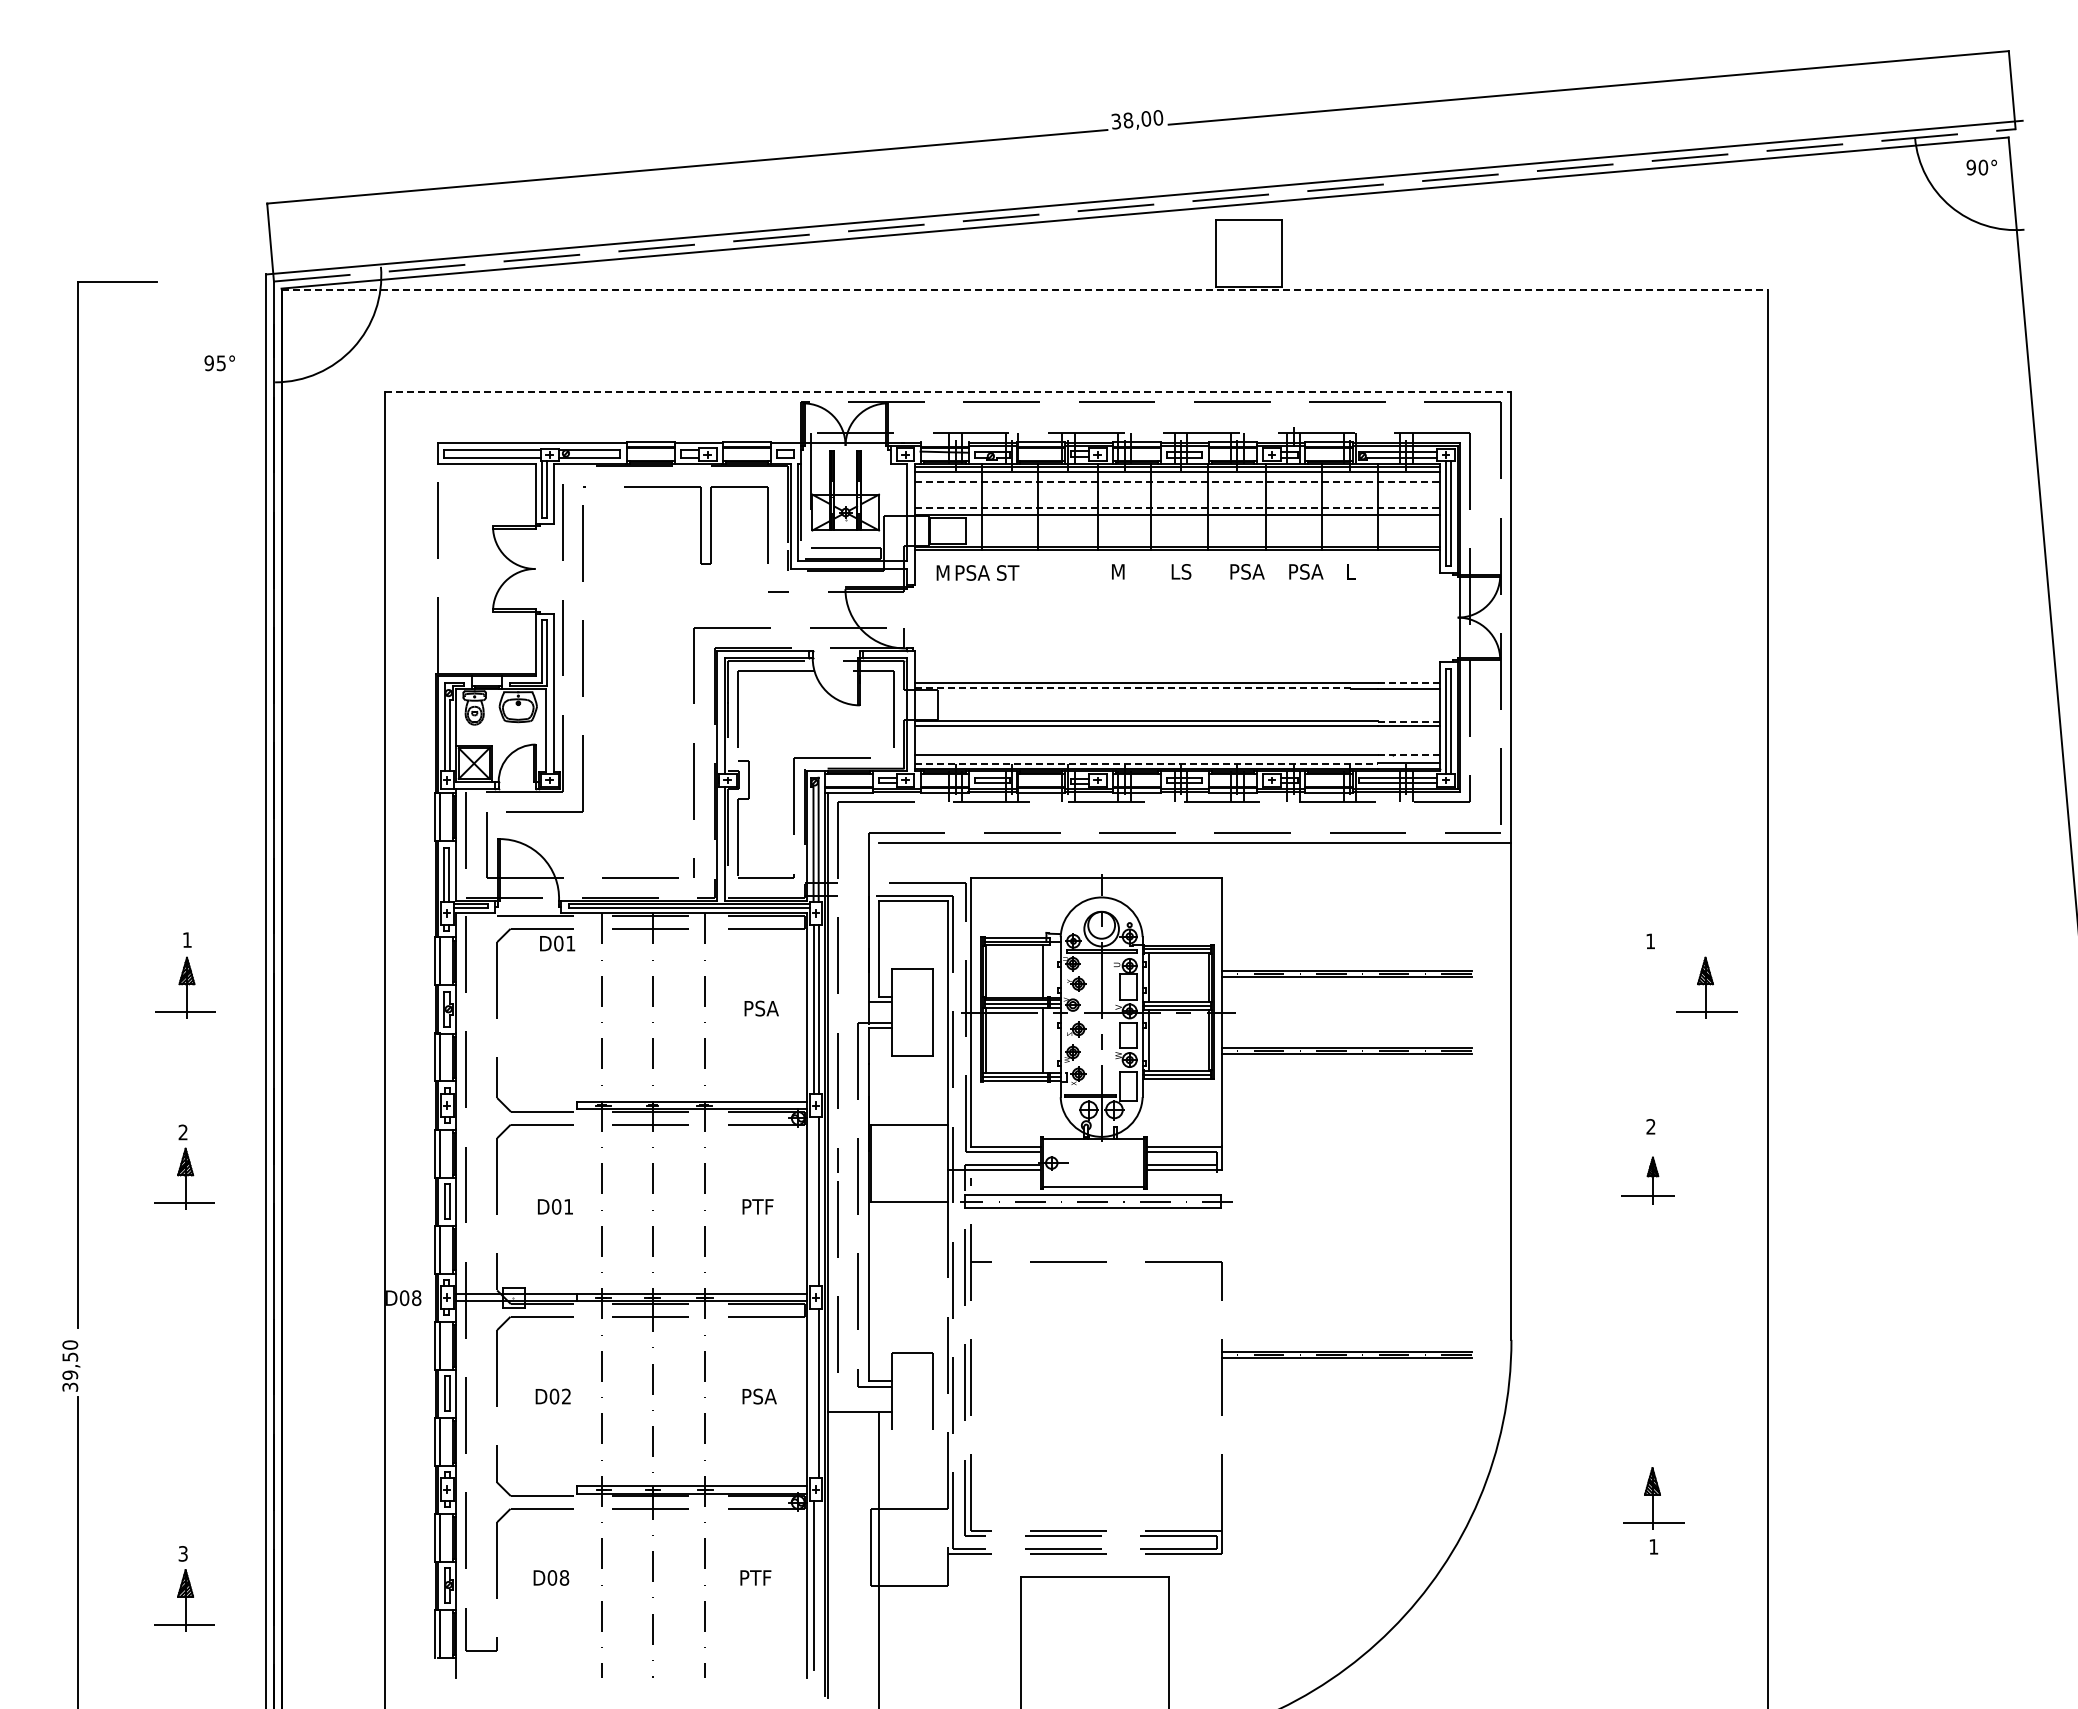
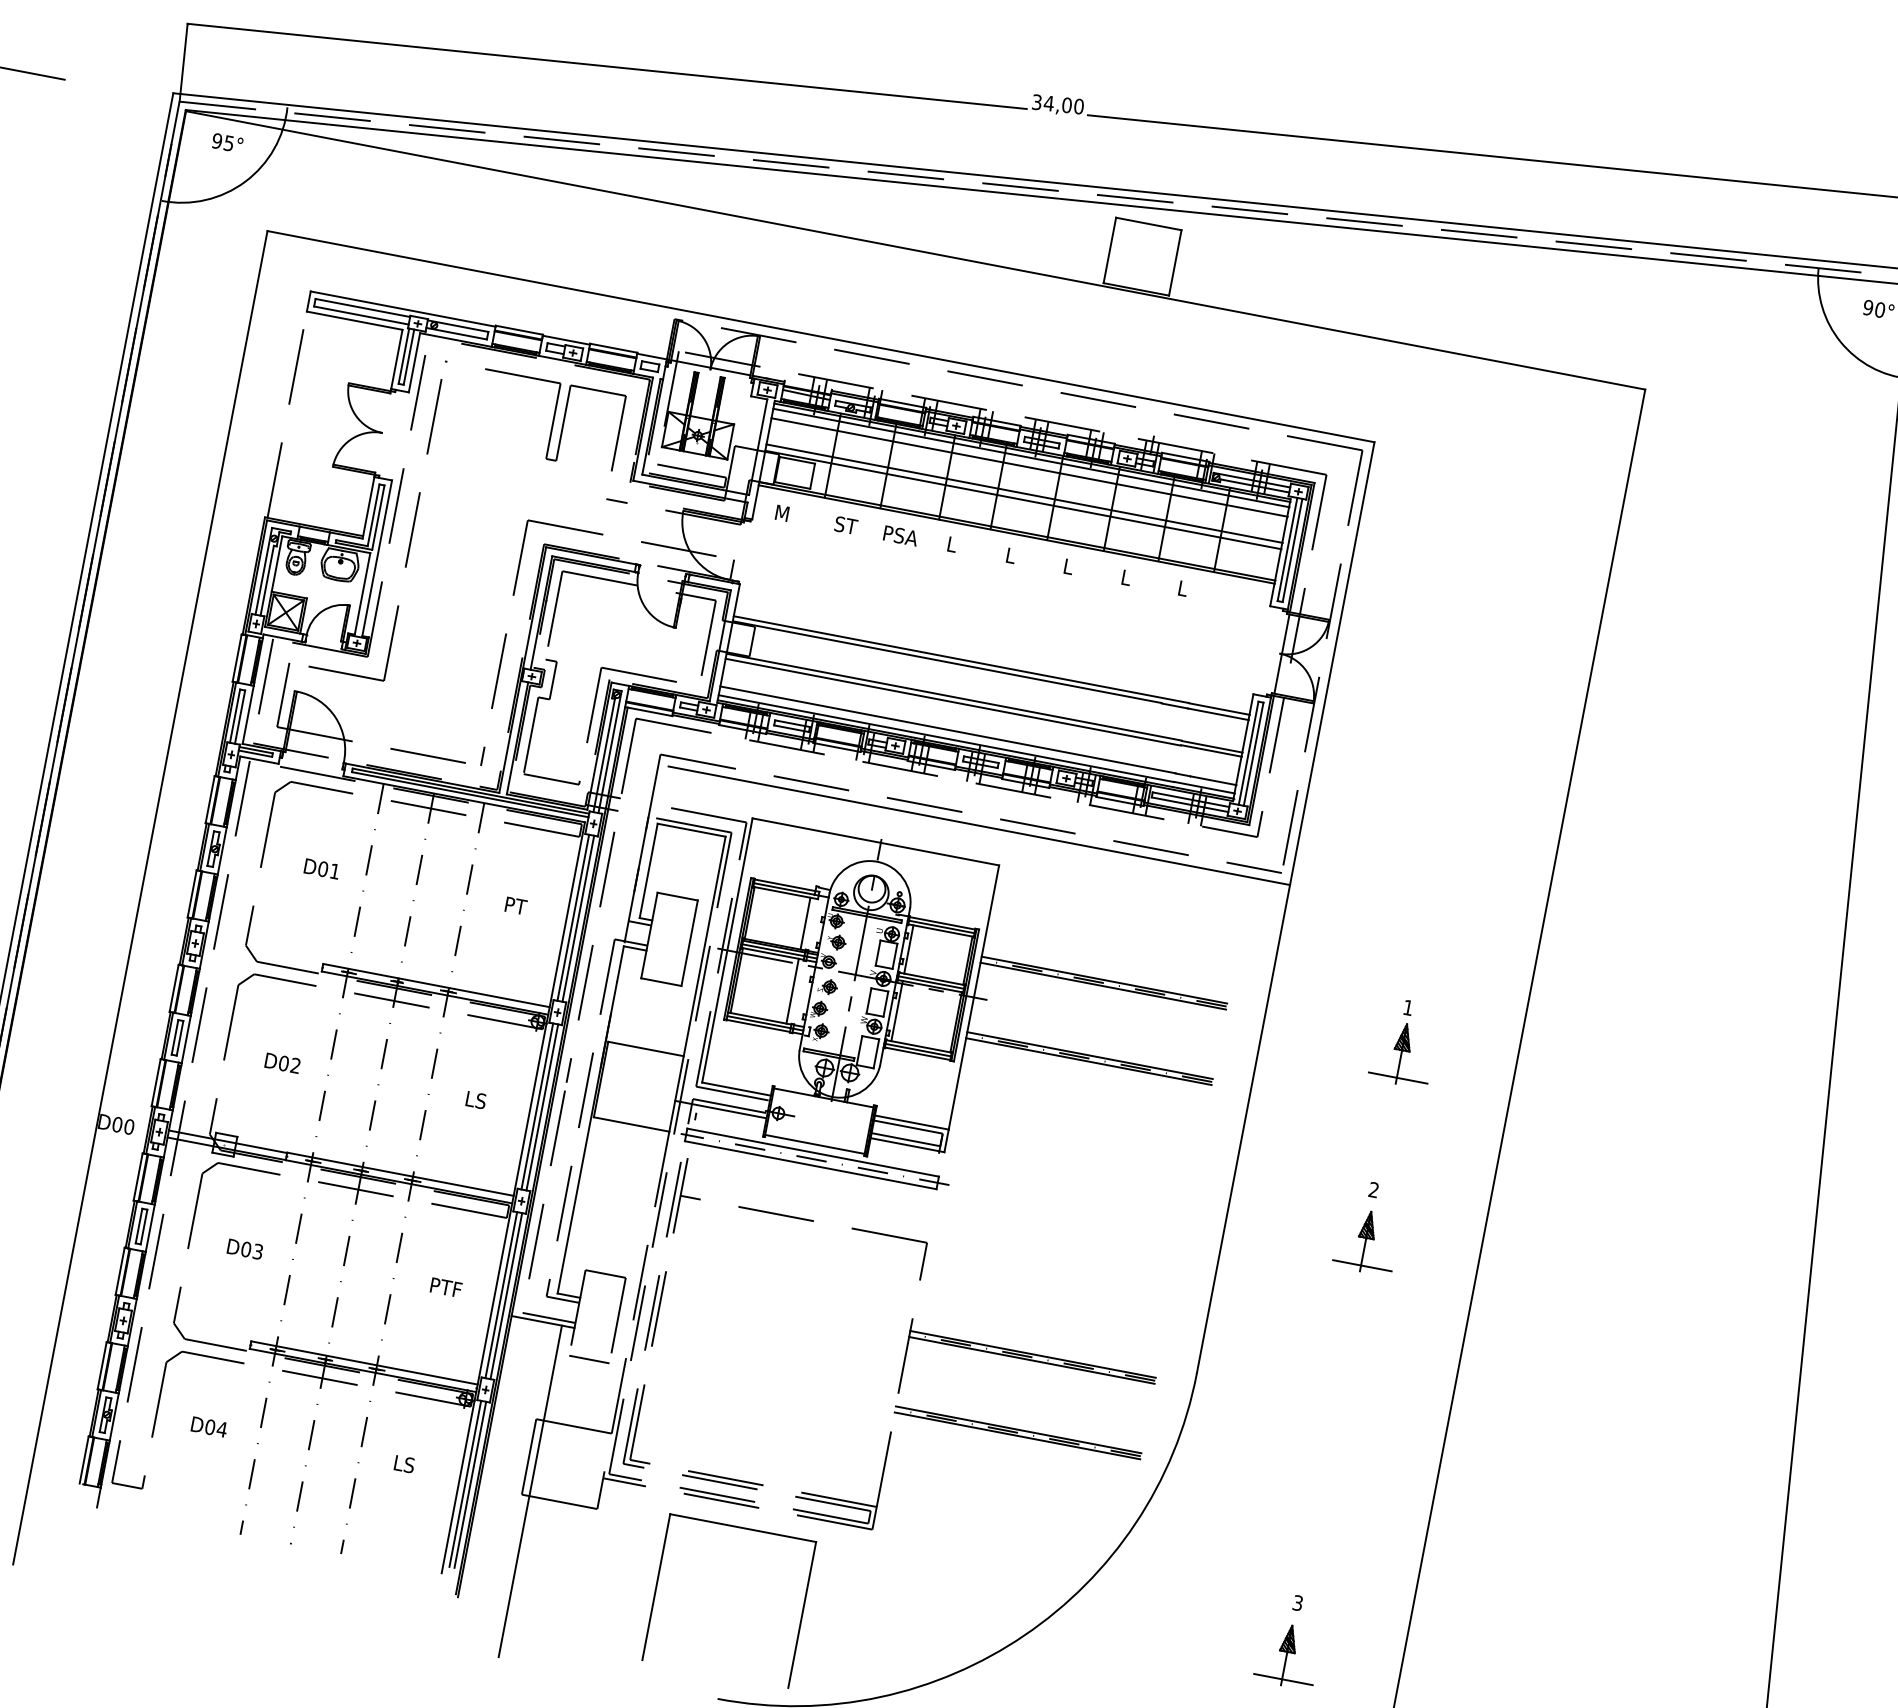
text: (1128, 120) -> (1049, 103), 38,00 -> 34,00
line: (1024, 289) -> (915, 250), dashed -> solid
text: (219, 363) -> (227, 143), moved
line: (948, 392) -> (821, 337), dashed -> solid
line: (1177, 481) -> (1029, 467), dashed -> solid
line: (1177, 508) -> (1024, 493), dashed -> solid
text: (1118, 571) -> (954, 544), M -> L
text: (1181, 571) -> (1016, 556), LS -> L
text: (1247, 571) -> (1081, 568), PSA -> L
text: (1306, 571) -> (1139, 579), PSA -> L
text: (972, 572) -> (900, 535), moved
line: (1409, 683) -> (1219, 709), dashed -> solid
line: (1133, 688) -> (947, 662), dashed -> solid
line: (1409, 721) -> (1212, 746), dashed -> solid
line: (1409, 754) -> (1206, 779), dashed -> solid
line: (1146, 763) -> (946, 738), dashed -> solid
text: (557, 943) -> (321, 868), moved
part: (1706, 987) -> (1402, 1053), moved
text: (766, 1008) -> (527, 908), PSA -> PT
part: (1653, 1178) -> (1366, 1241), size x1.43
line: (813, 1201) -> (537, 1106), added
text: (568, 1206) -> (295, 1065), D01 -> D02
text: (758, 1206) -> (482, 1101), PTF -> LS
text: (416, 1297) -> (129, 1126), D08 -> D00
line: (813, 1393) -> (501, 1295), added
text: (566, 1396) -> (258, 1251), D02 -> D03
text: (764, 1396) -> (452, 1288), PSA -> PTF
line: (864, 1407) -> (548, 1318), added
part: (1346, 1431) -> (1017, 1432), added
line: (911, 1440) -> (588, 1359), added
part: (1653, 1498) -> (1287, 1655), moved
text: (1653, 1546) -> (1297, 1602), 1 -> 3
text: (564, 1577) -> (222, 1429), D08 -> D04
text: (756, 1577) -> (410, 1465), PTF -> LS
line: (818, 1585) -> (470, 1484), added

